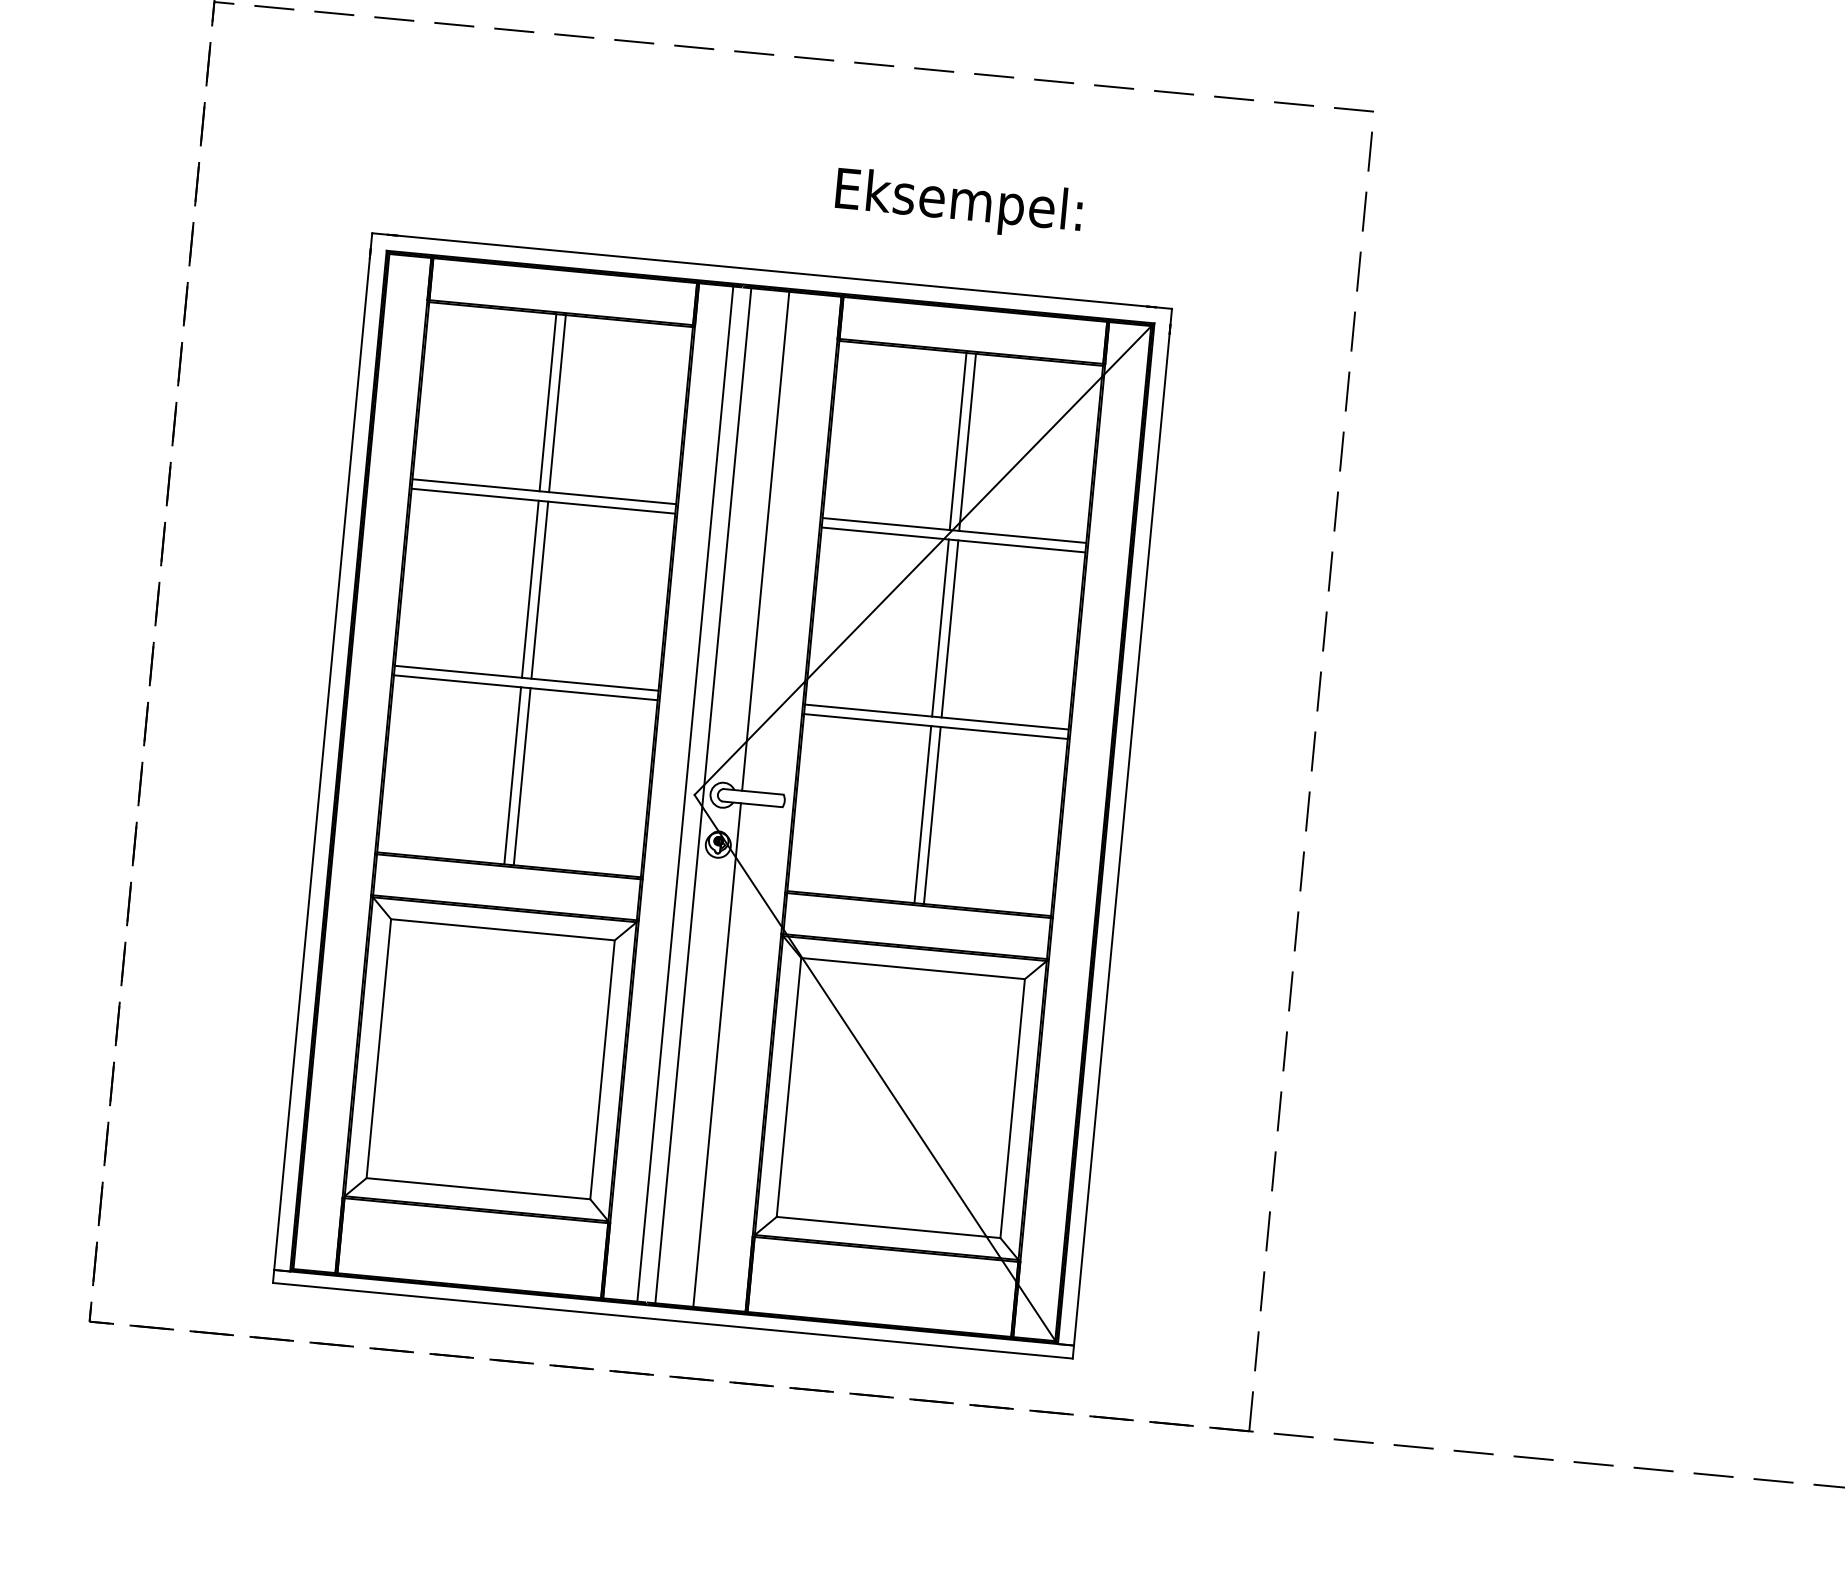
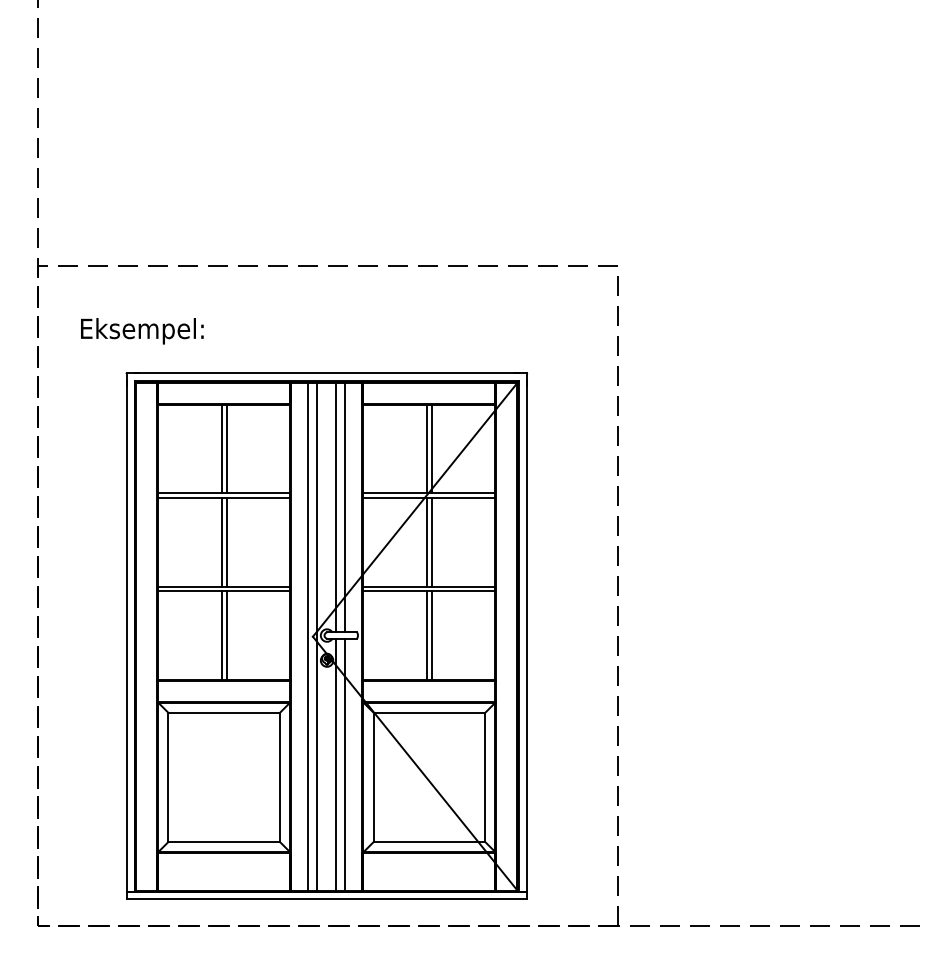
text: (959, 204) -> (142, 331), moved
line: (784, 542) -> (345, 507), added
line: (735, 1056) -> (345, 764), added

